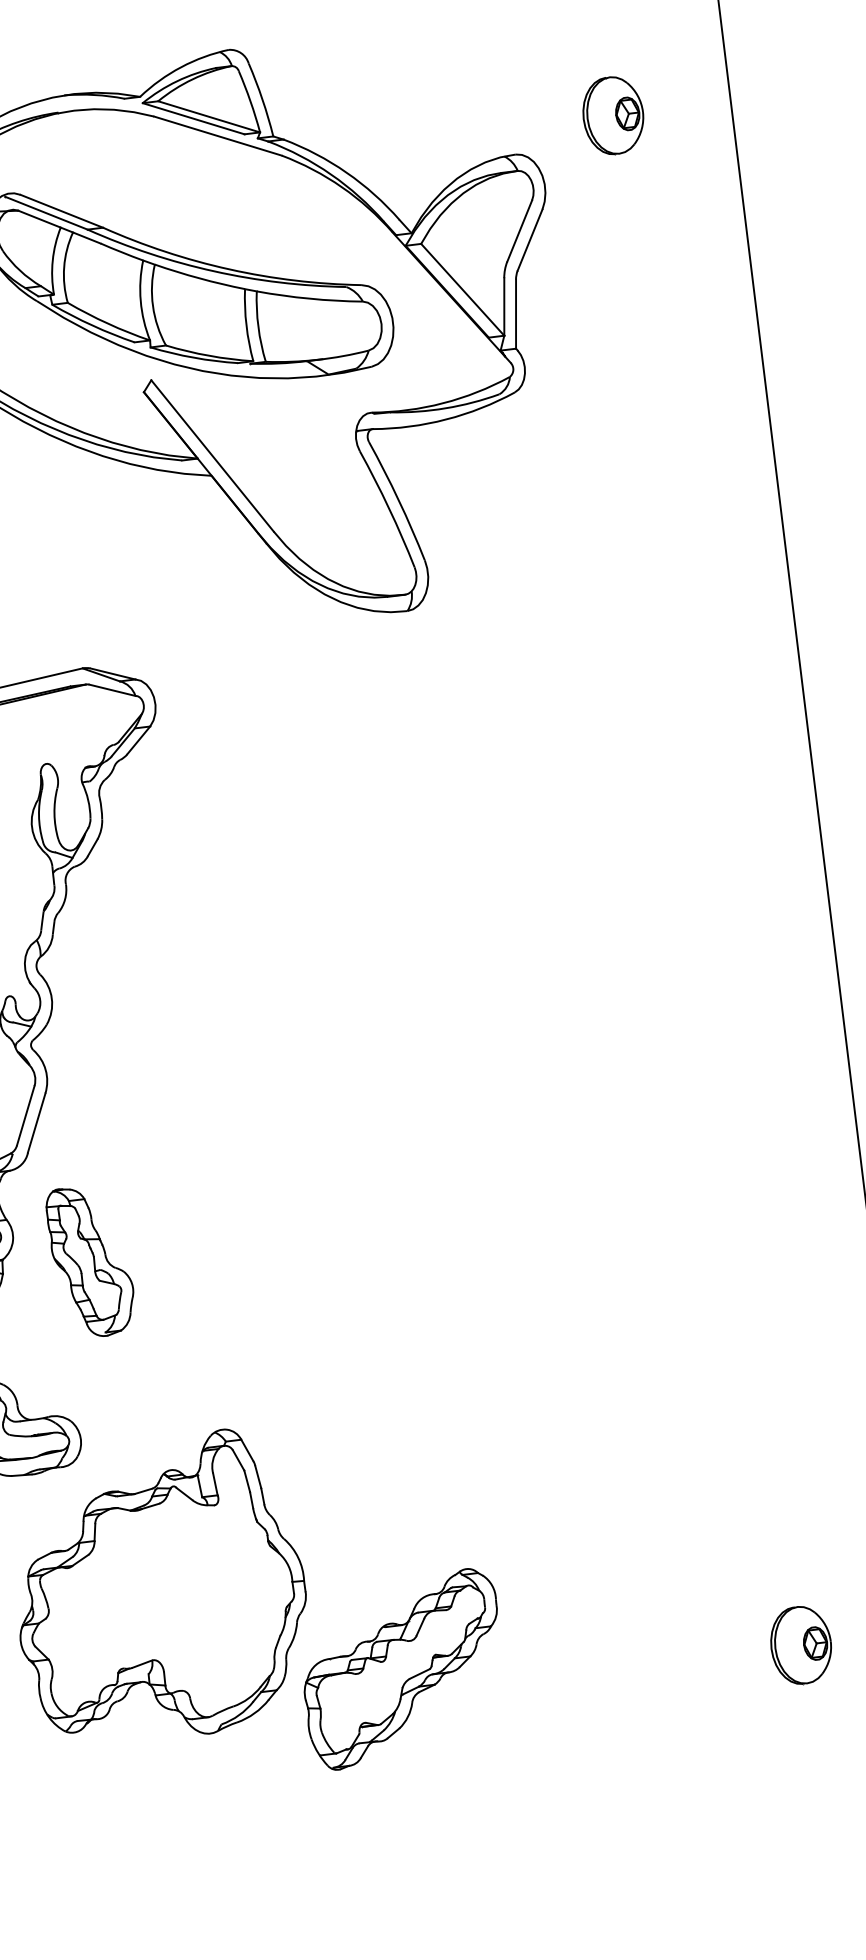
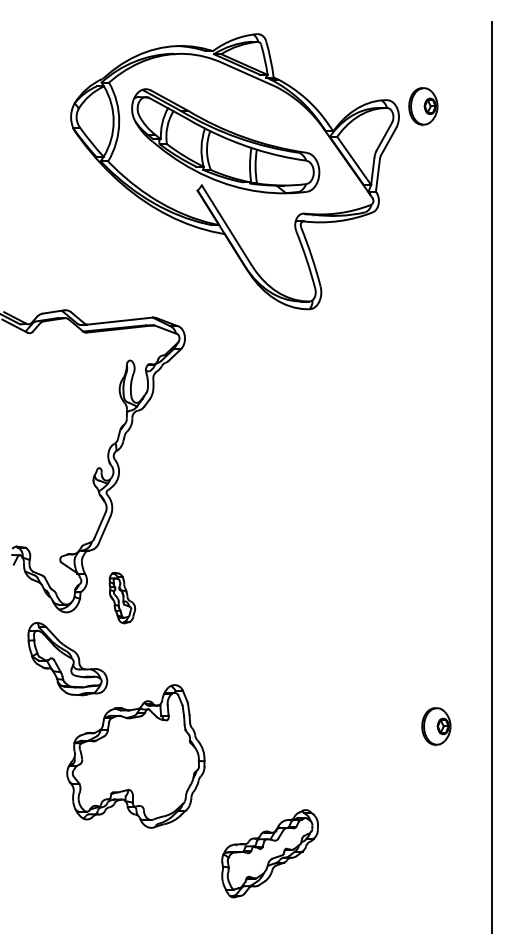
part: (613, 115) -> (423, 106), moved
part: (91, 1260) -> (122, 597), size x0.7
part: (801, 1645) -> (436, 726), moved
part: (401, 1669) -> (269, 853), moved

